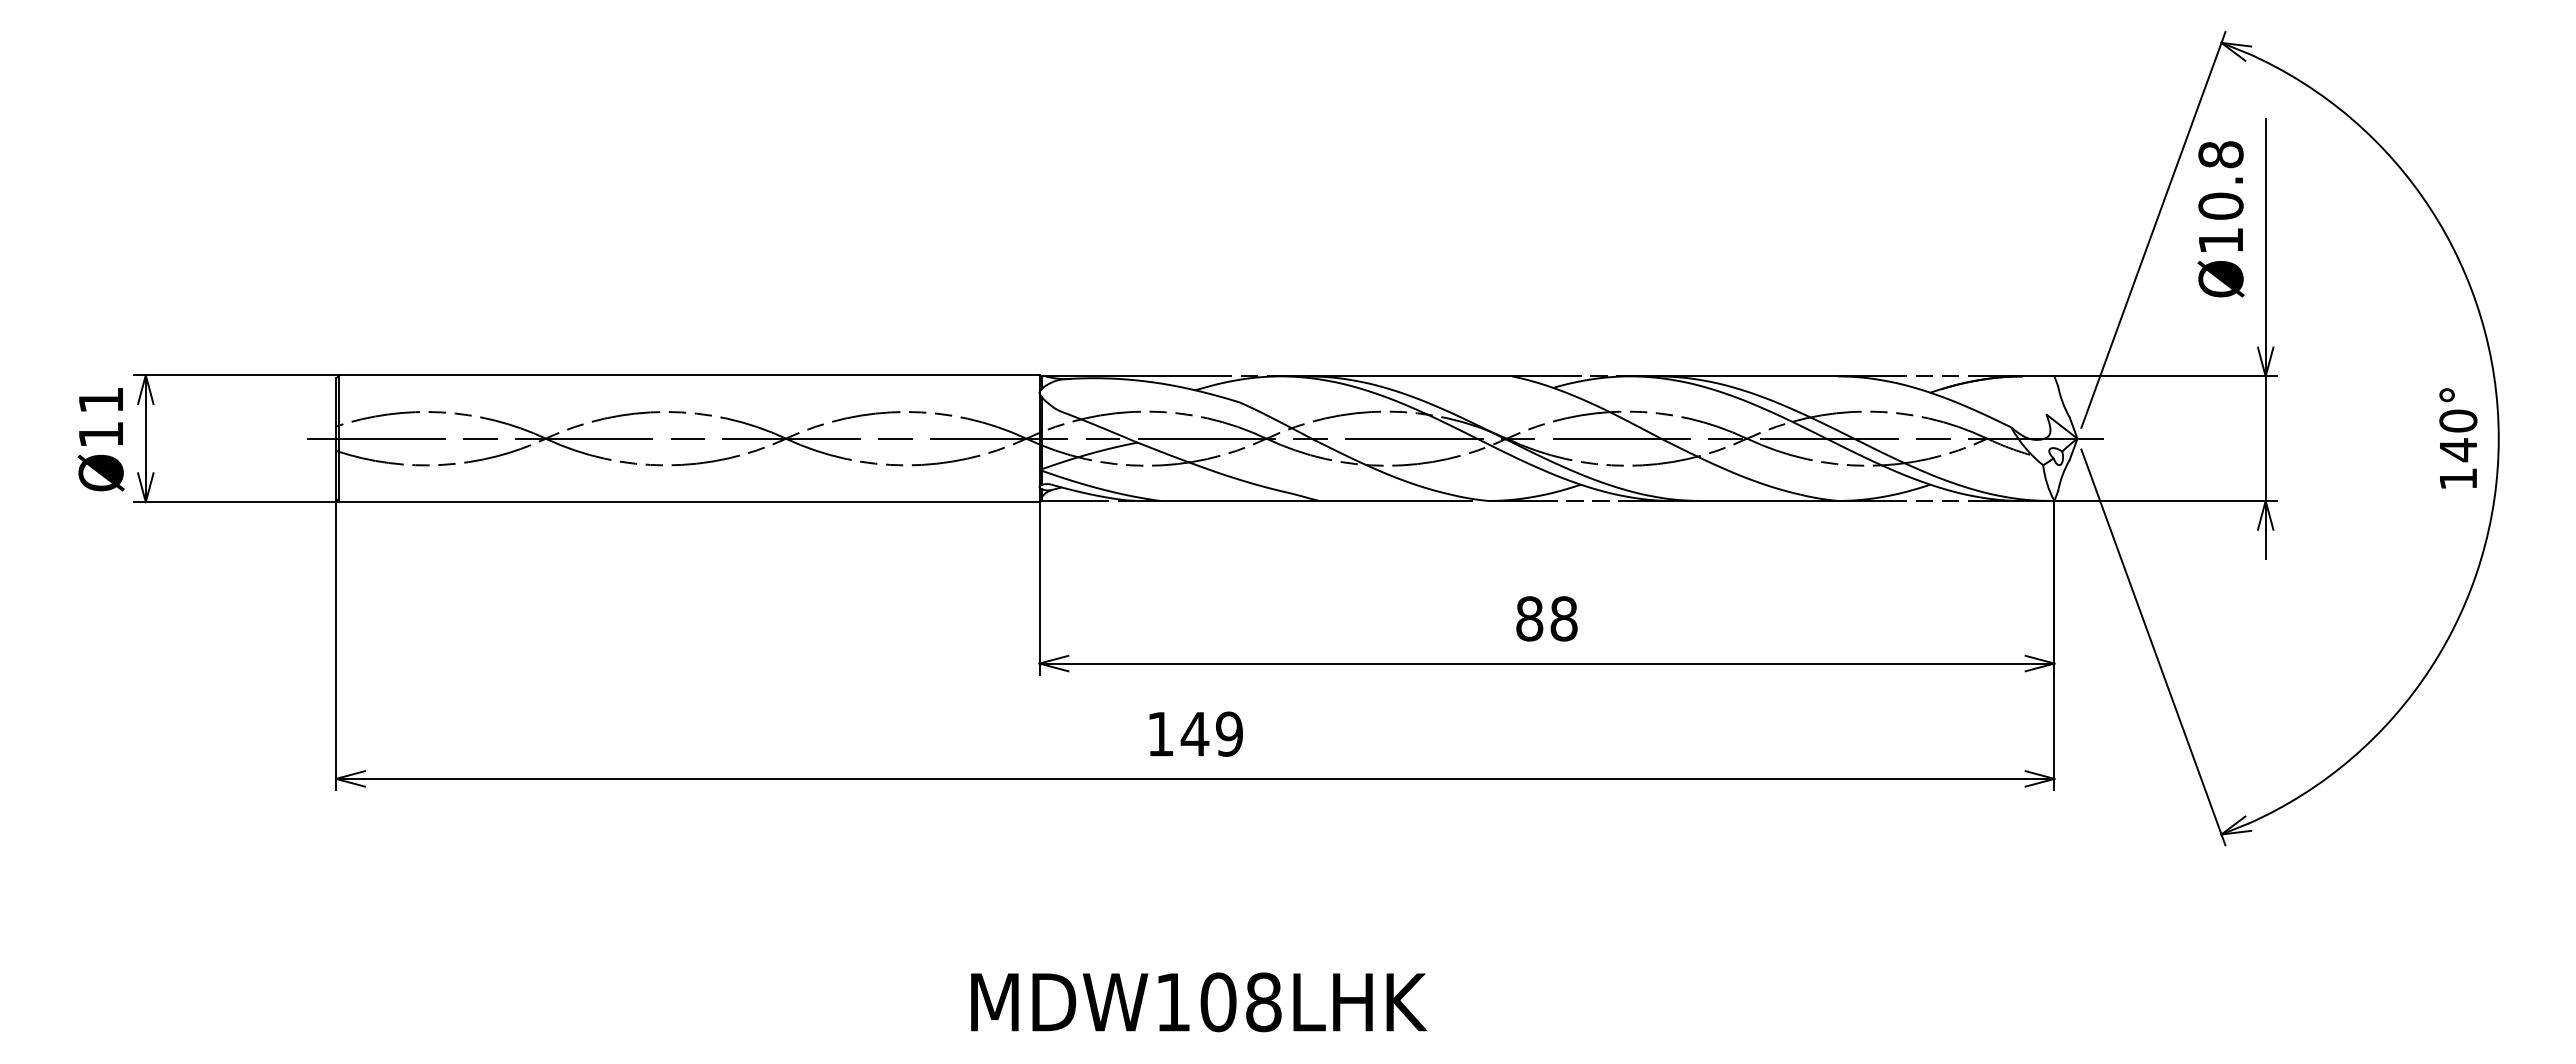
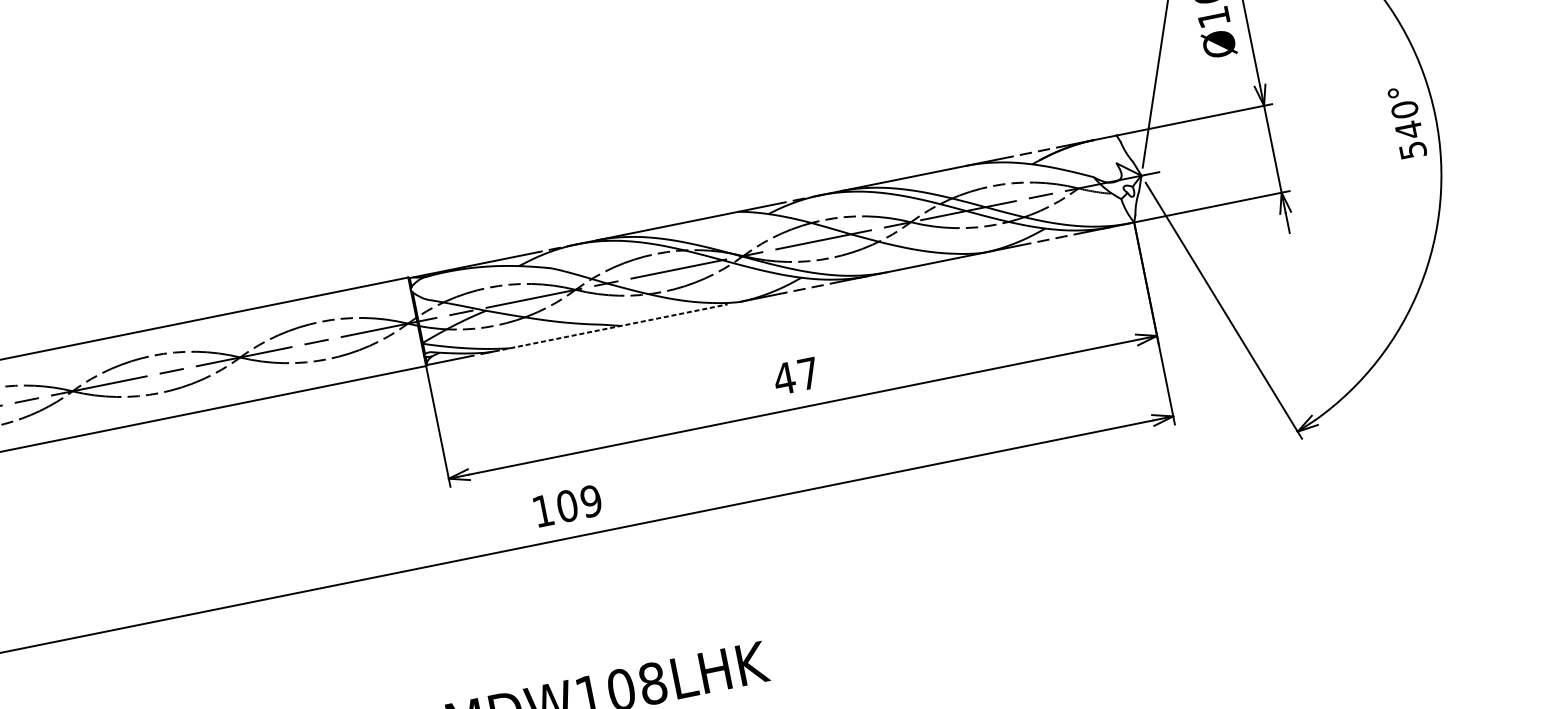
text: (2458, 478) -> (1413, 149), 140° -> 540°
line: (1305, 500) -> (611, 327), solid -> dashed
text: (1546, 618) -> (796, 375), 88 -> 47
text: (1194, 733) -> (566, 505), 149 -> 109

